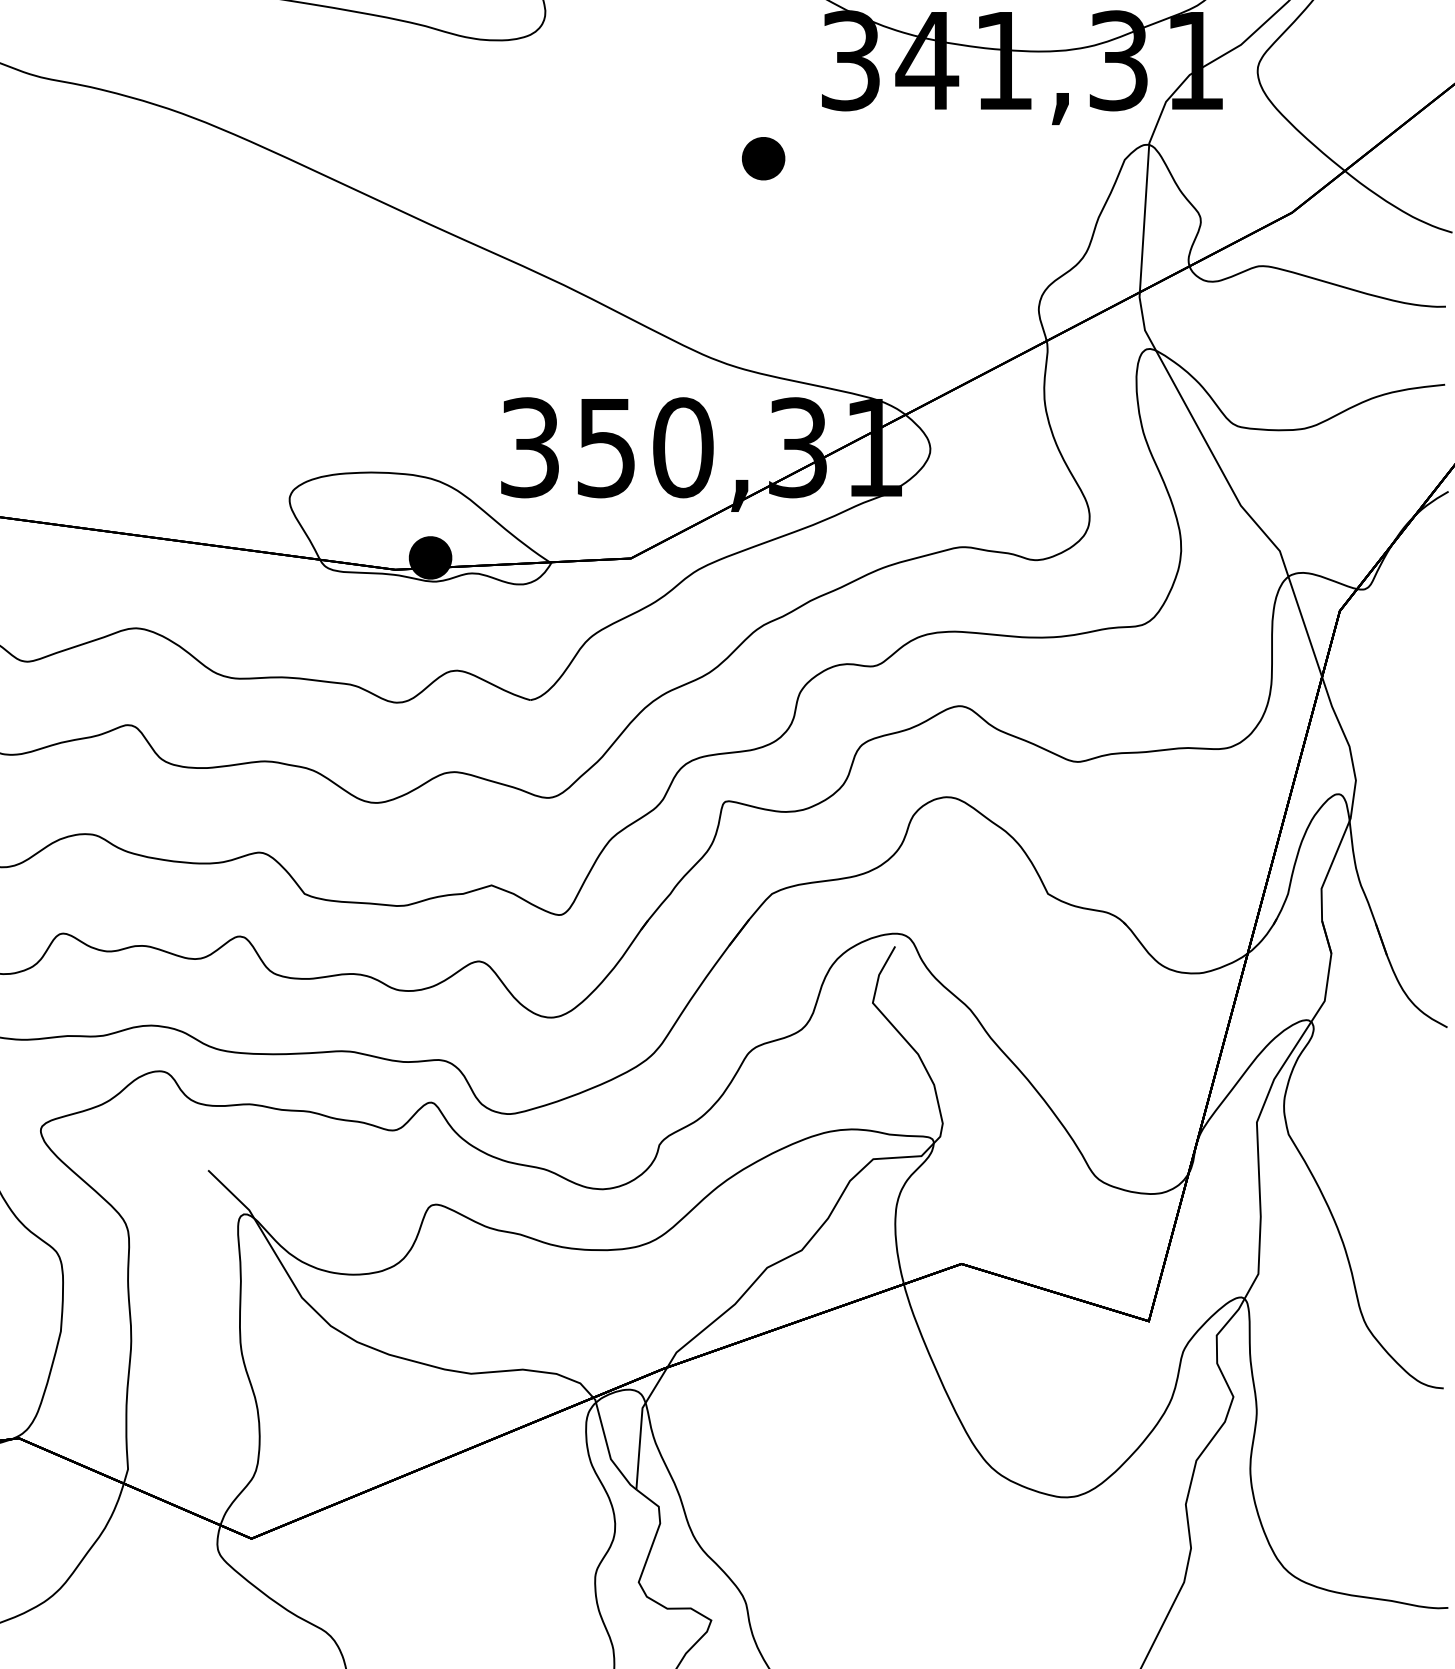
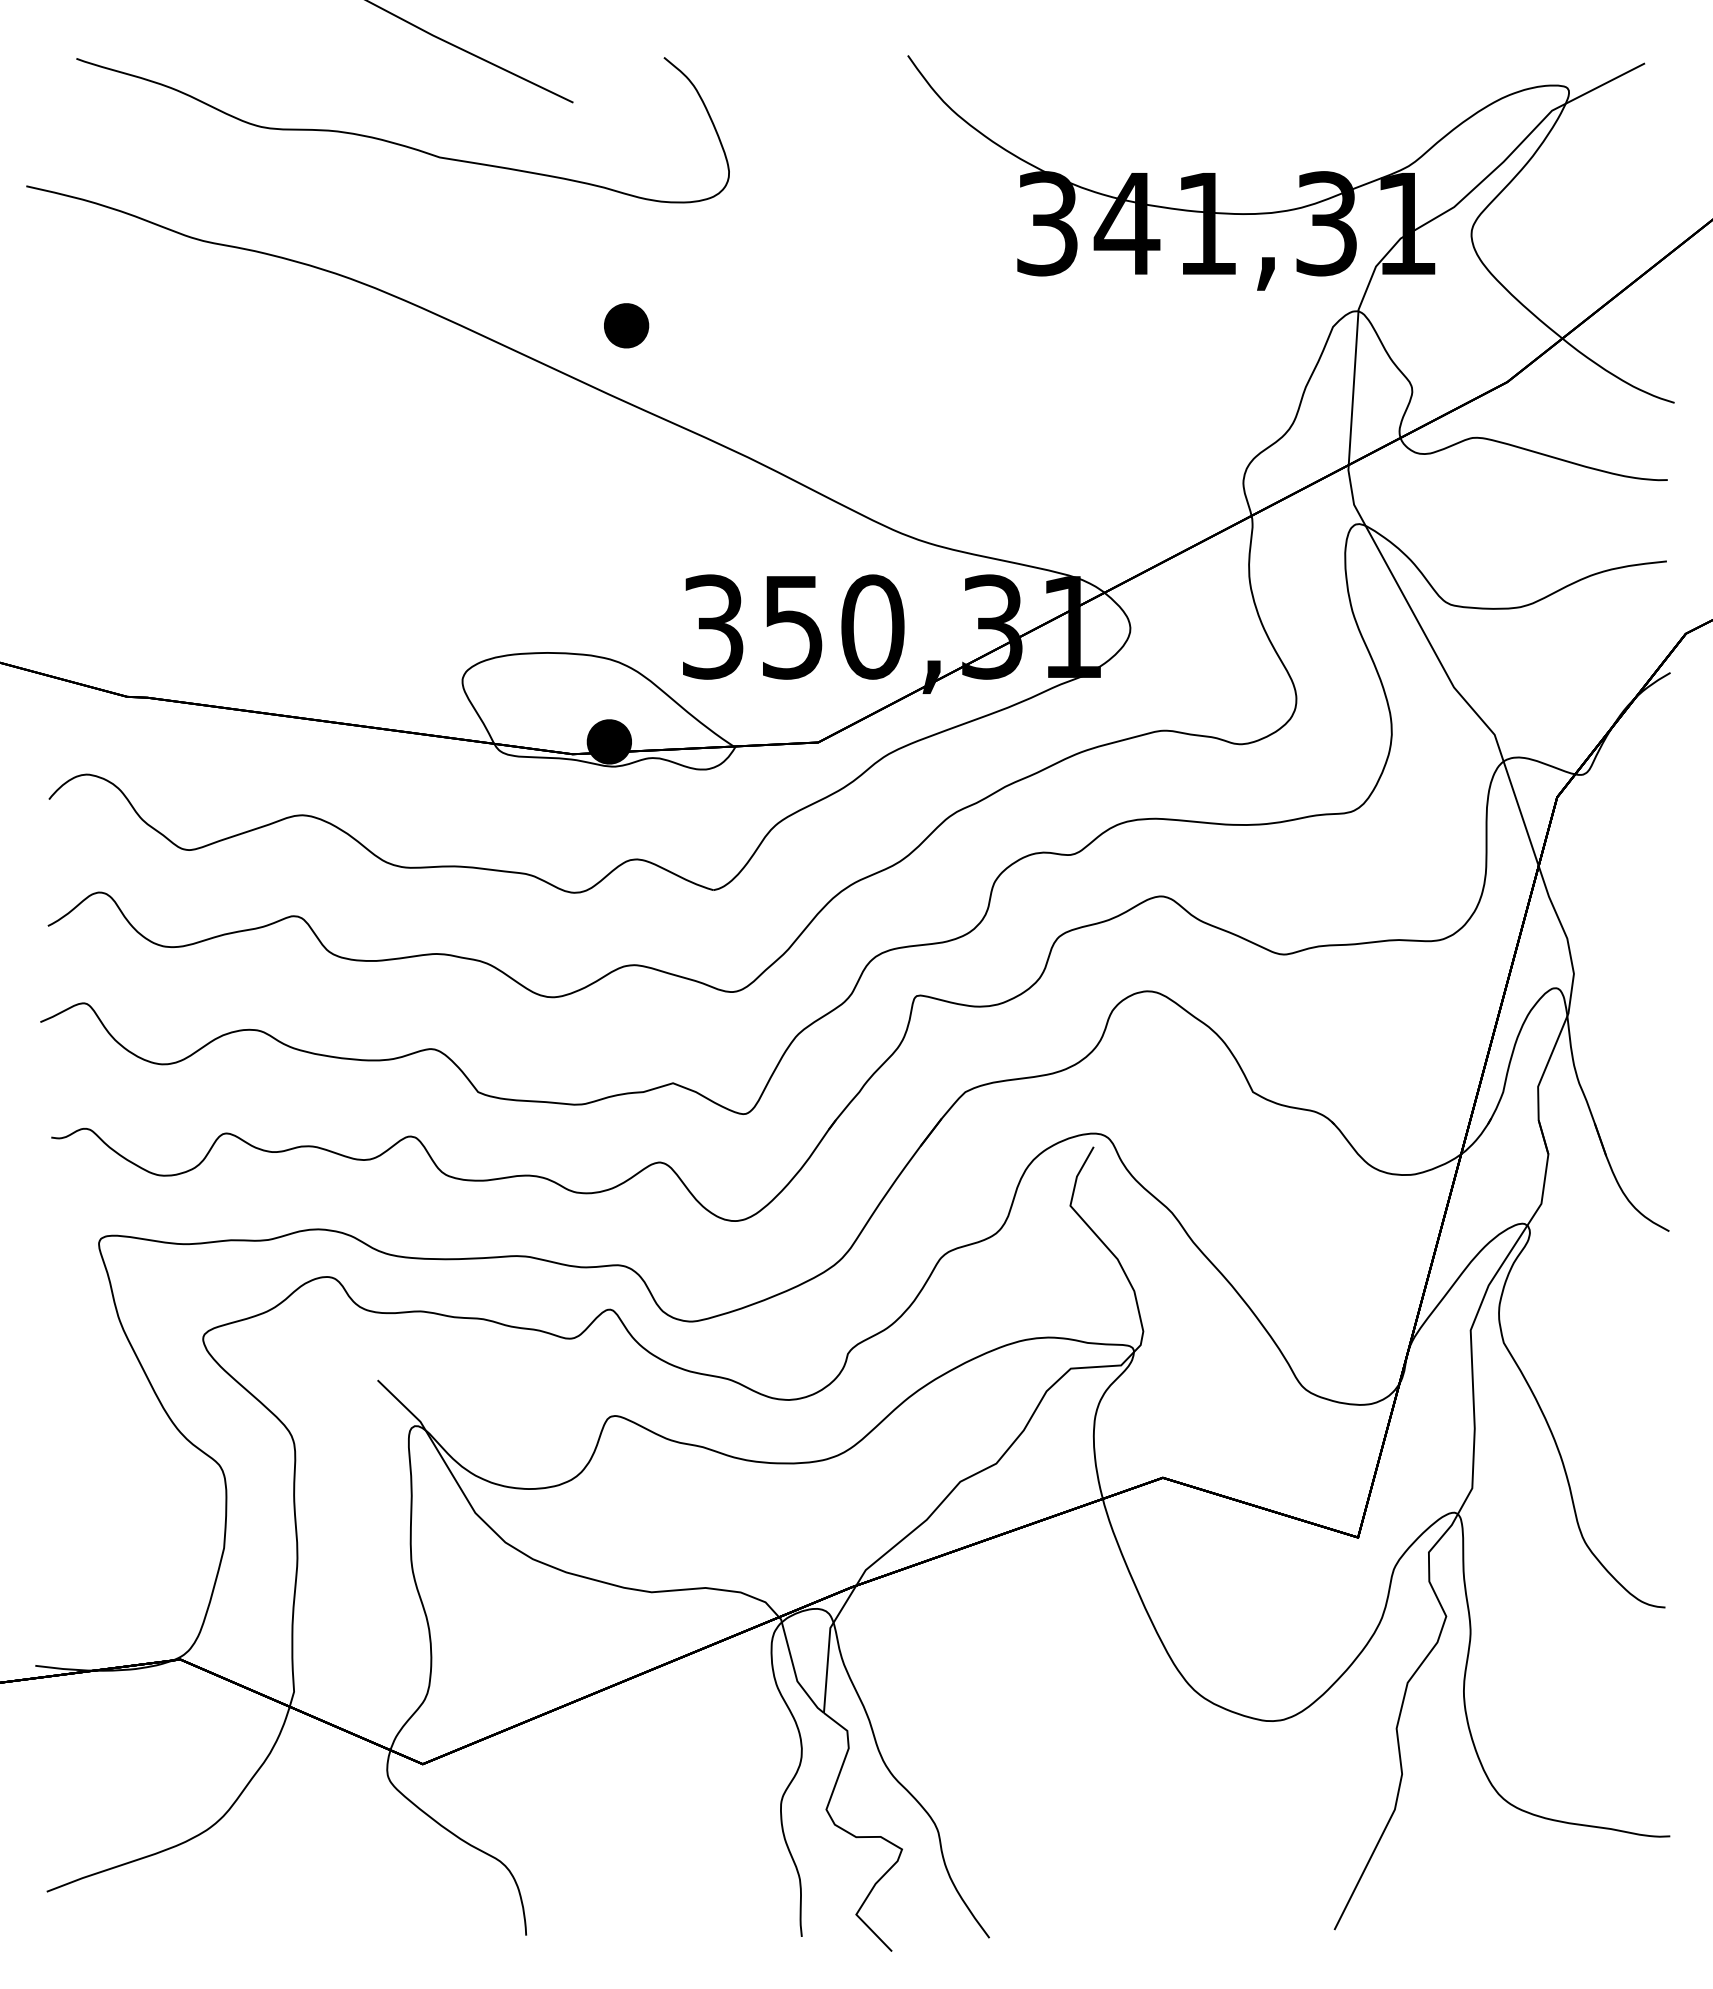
part: (763, 158) -> (626, 325), moved

